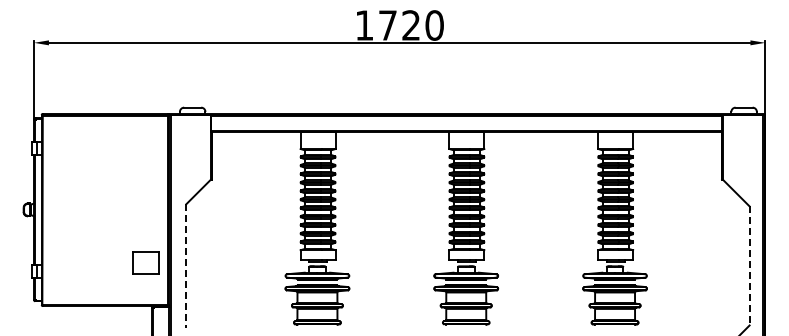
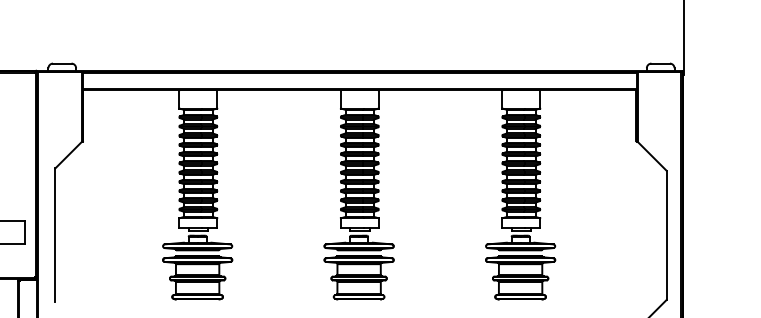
line: (186, 265) -> (55, 234), dashed -> solid
line: (749, 265) -> (666, 234), dashed -> solid

